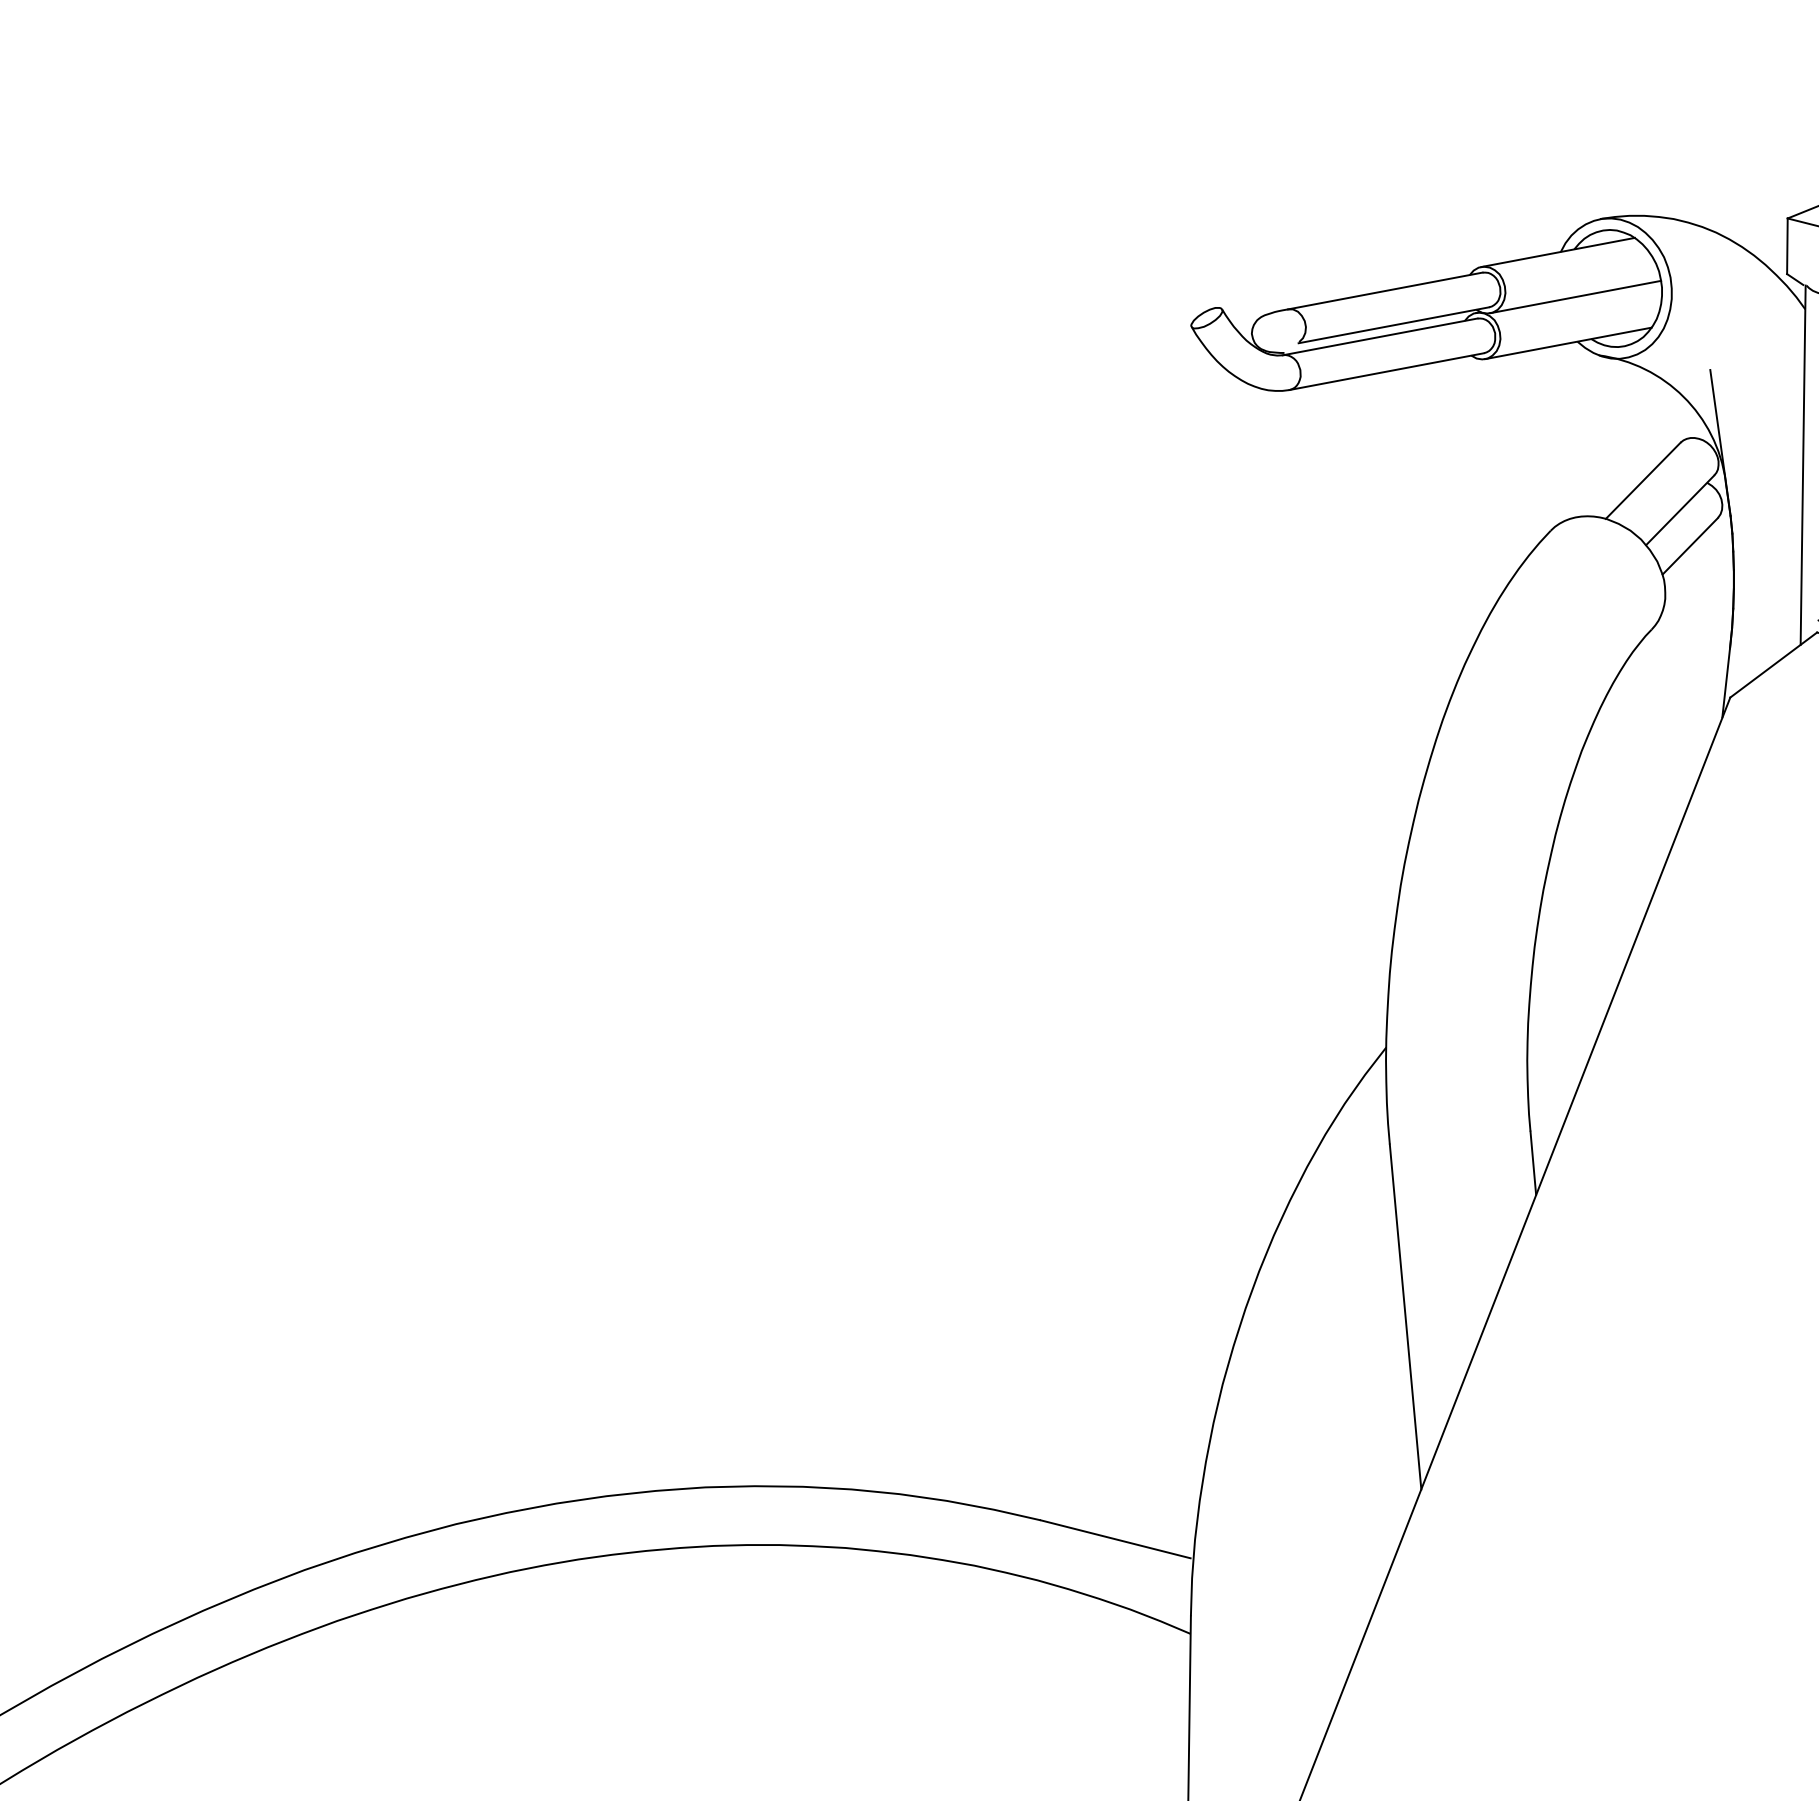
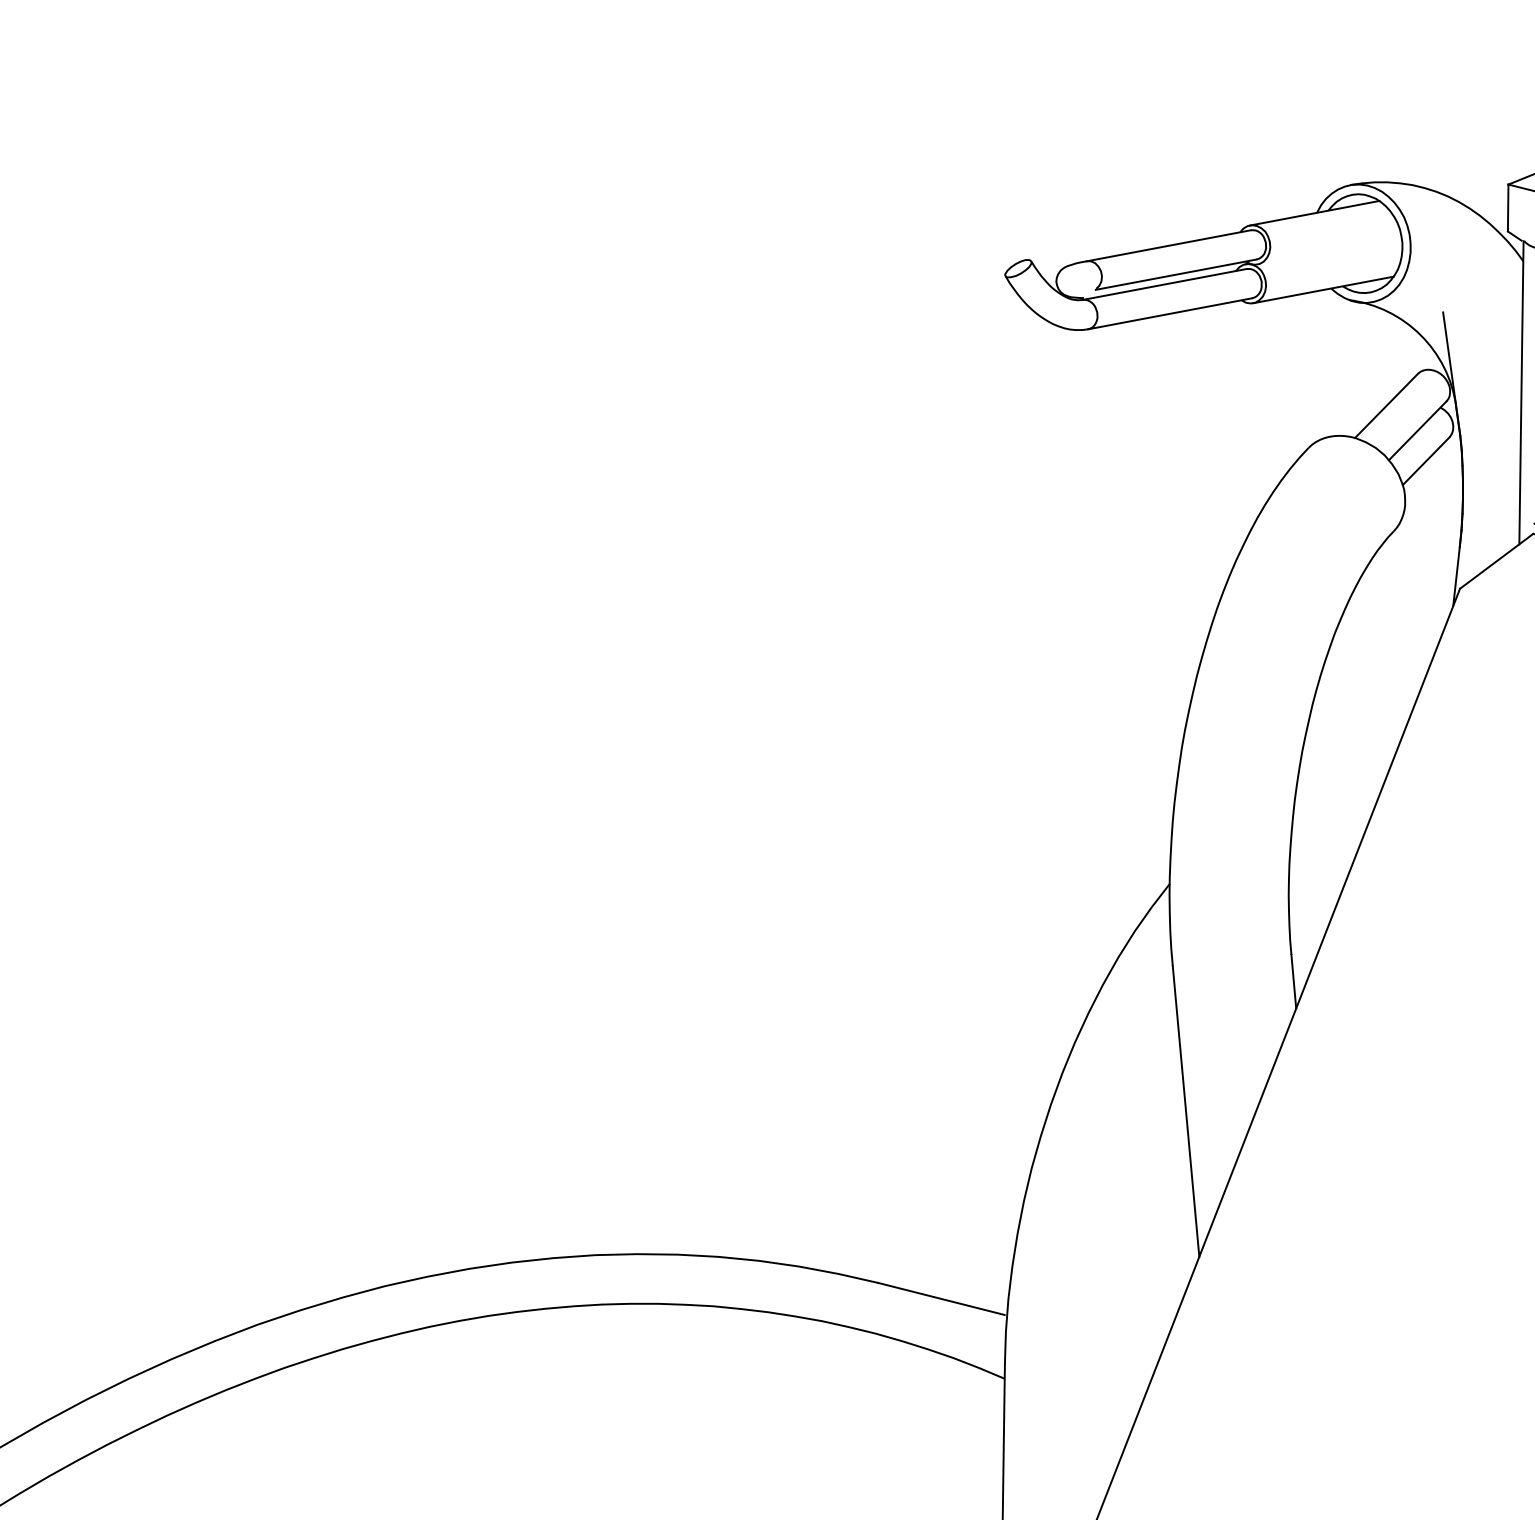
line: (1575, 296) -> (1329, 250), removed

